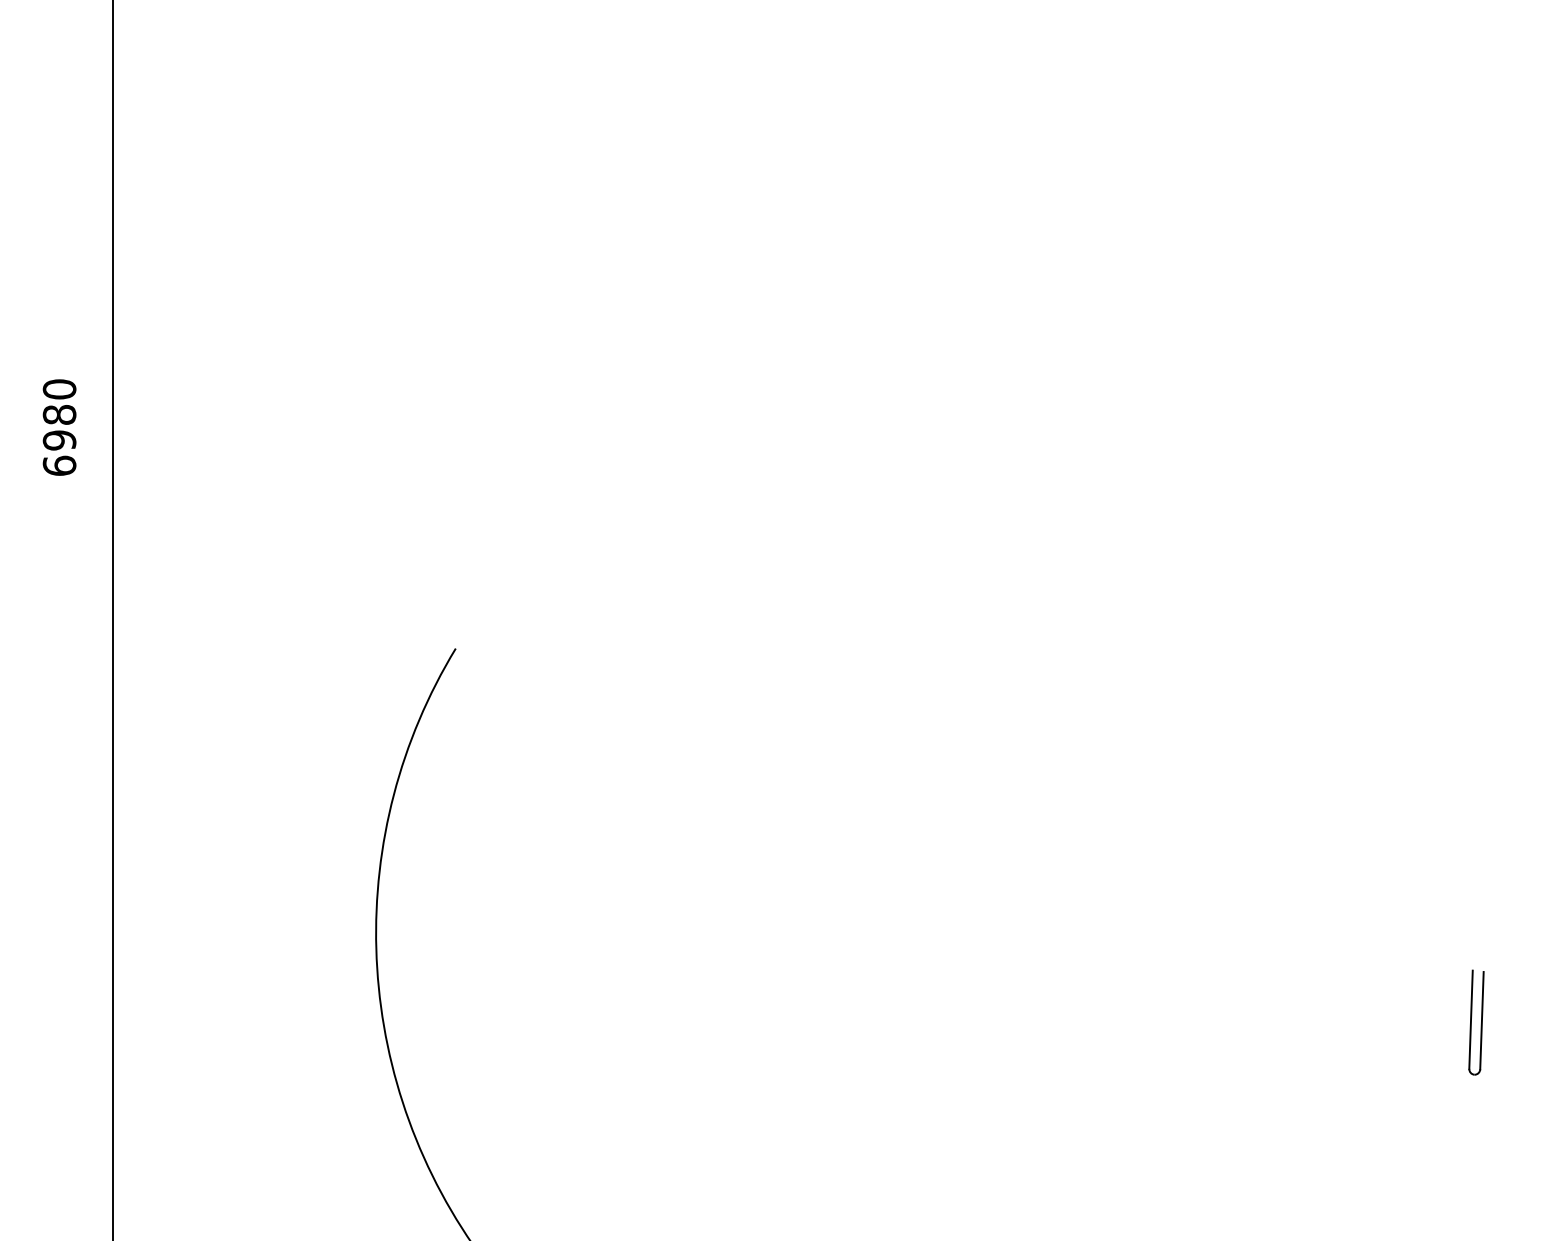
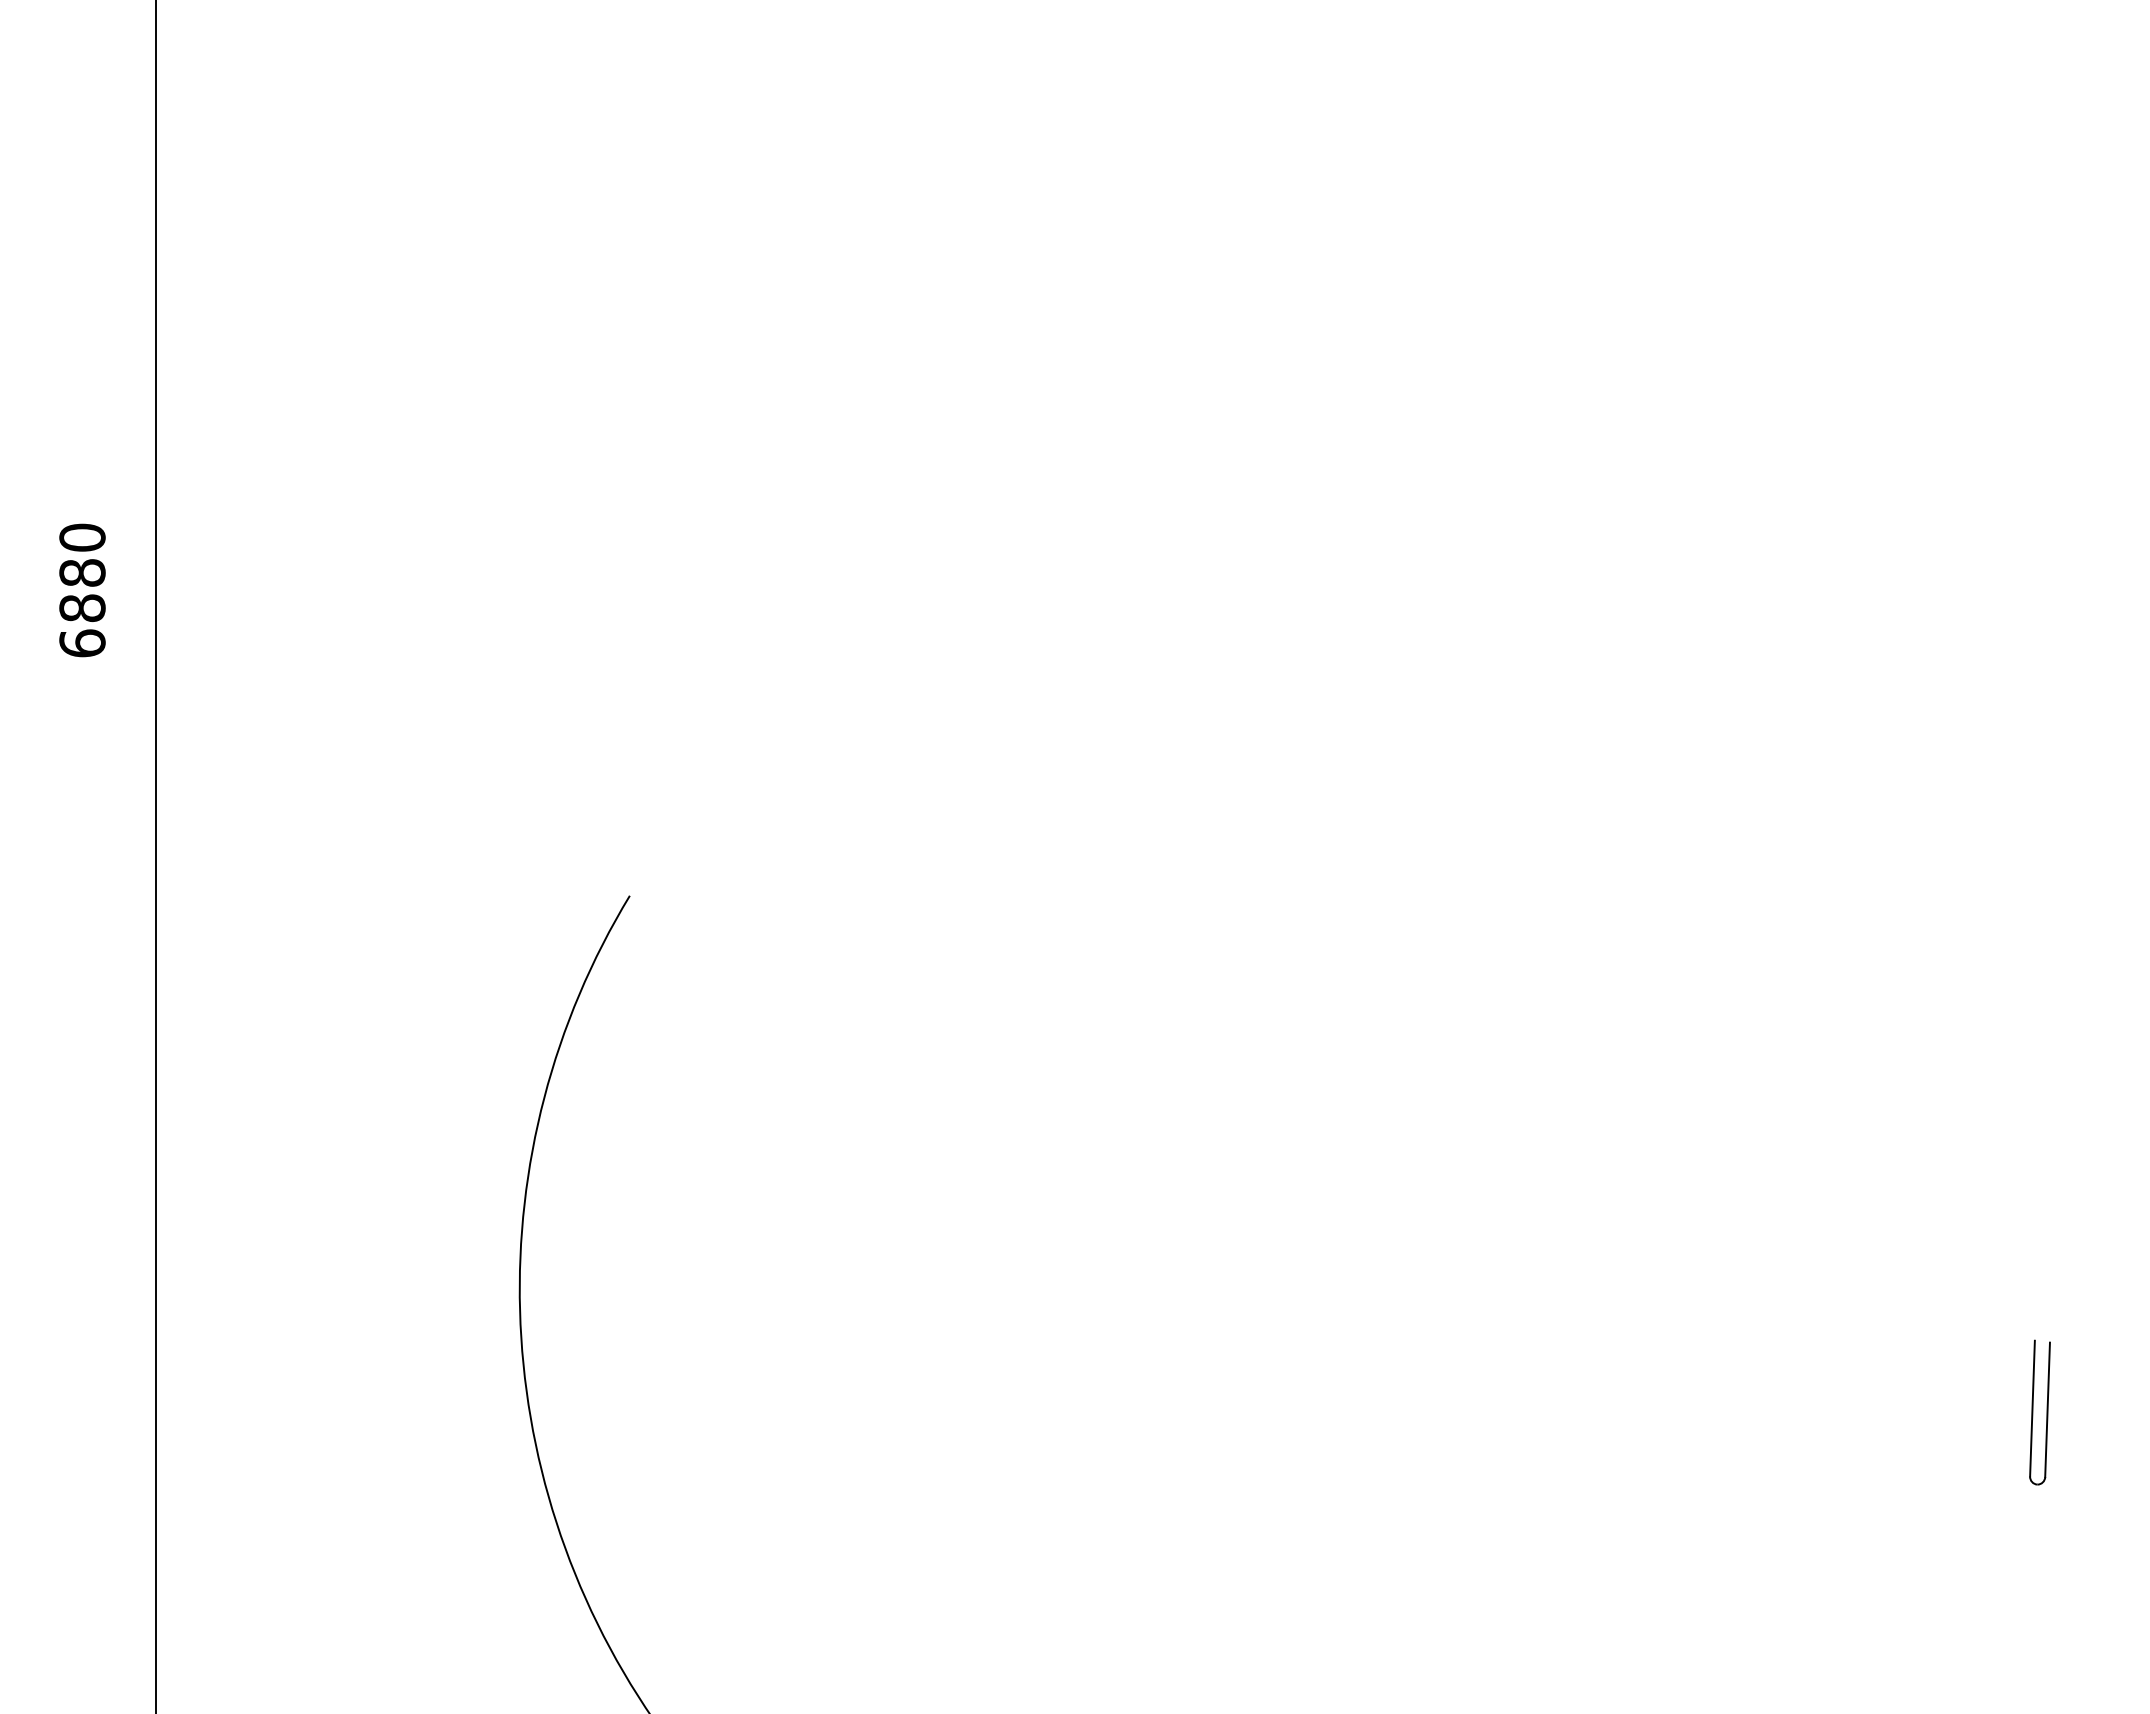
text: (59, 440) -> (82, 608), 6980 -> 6880

